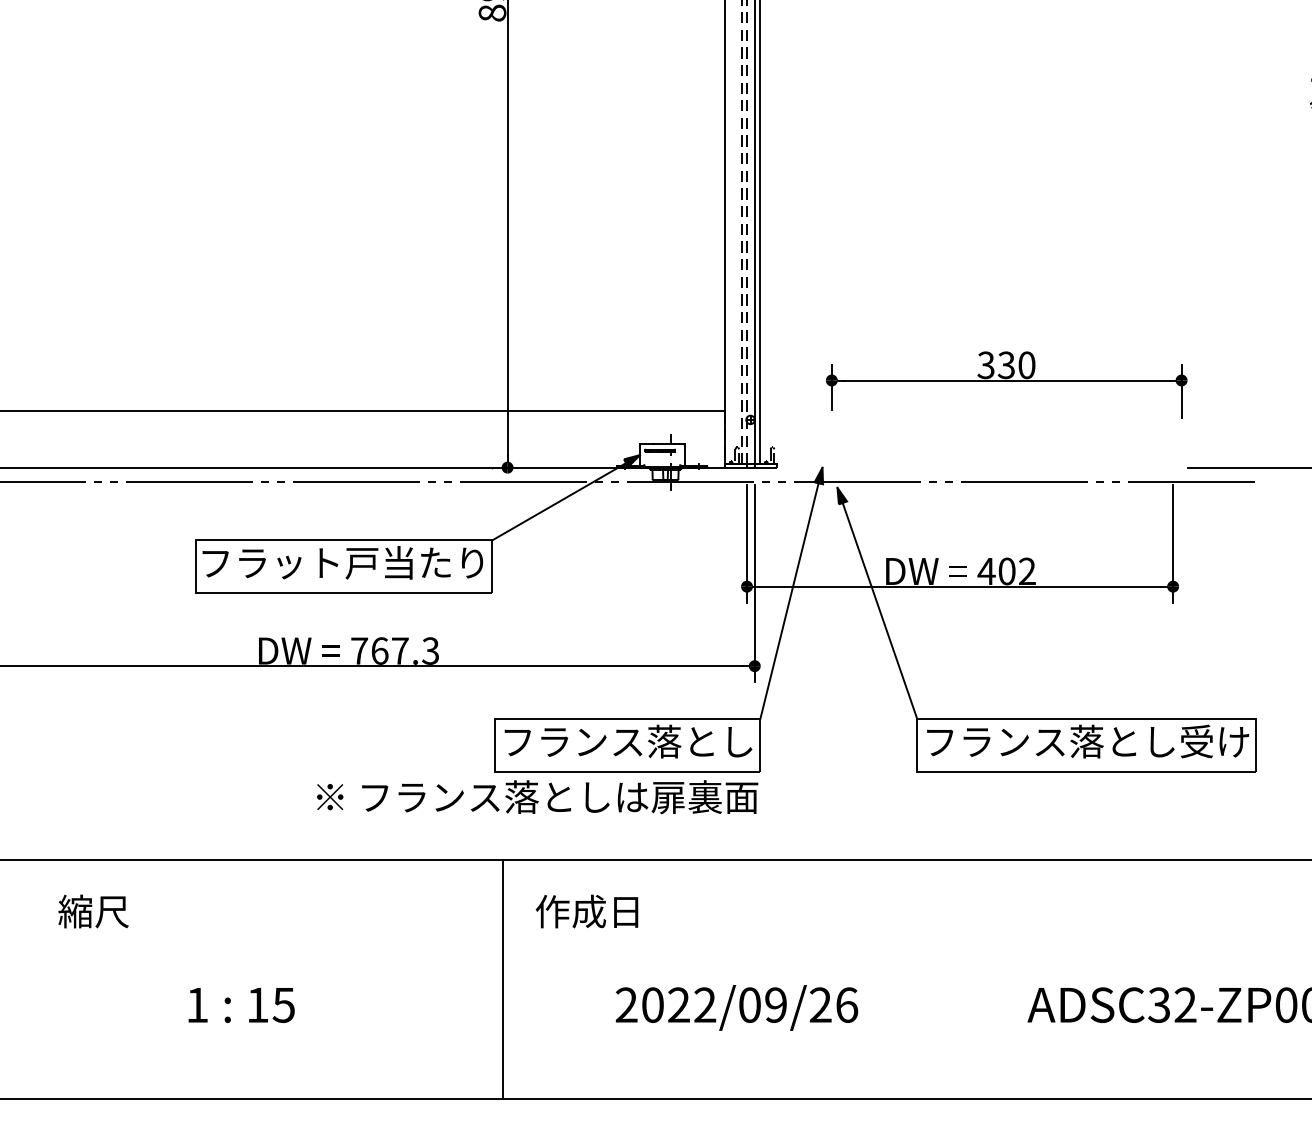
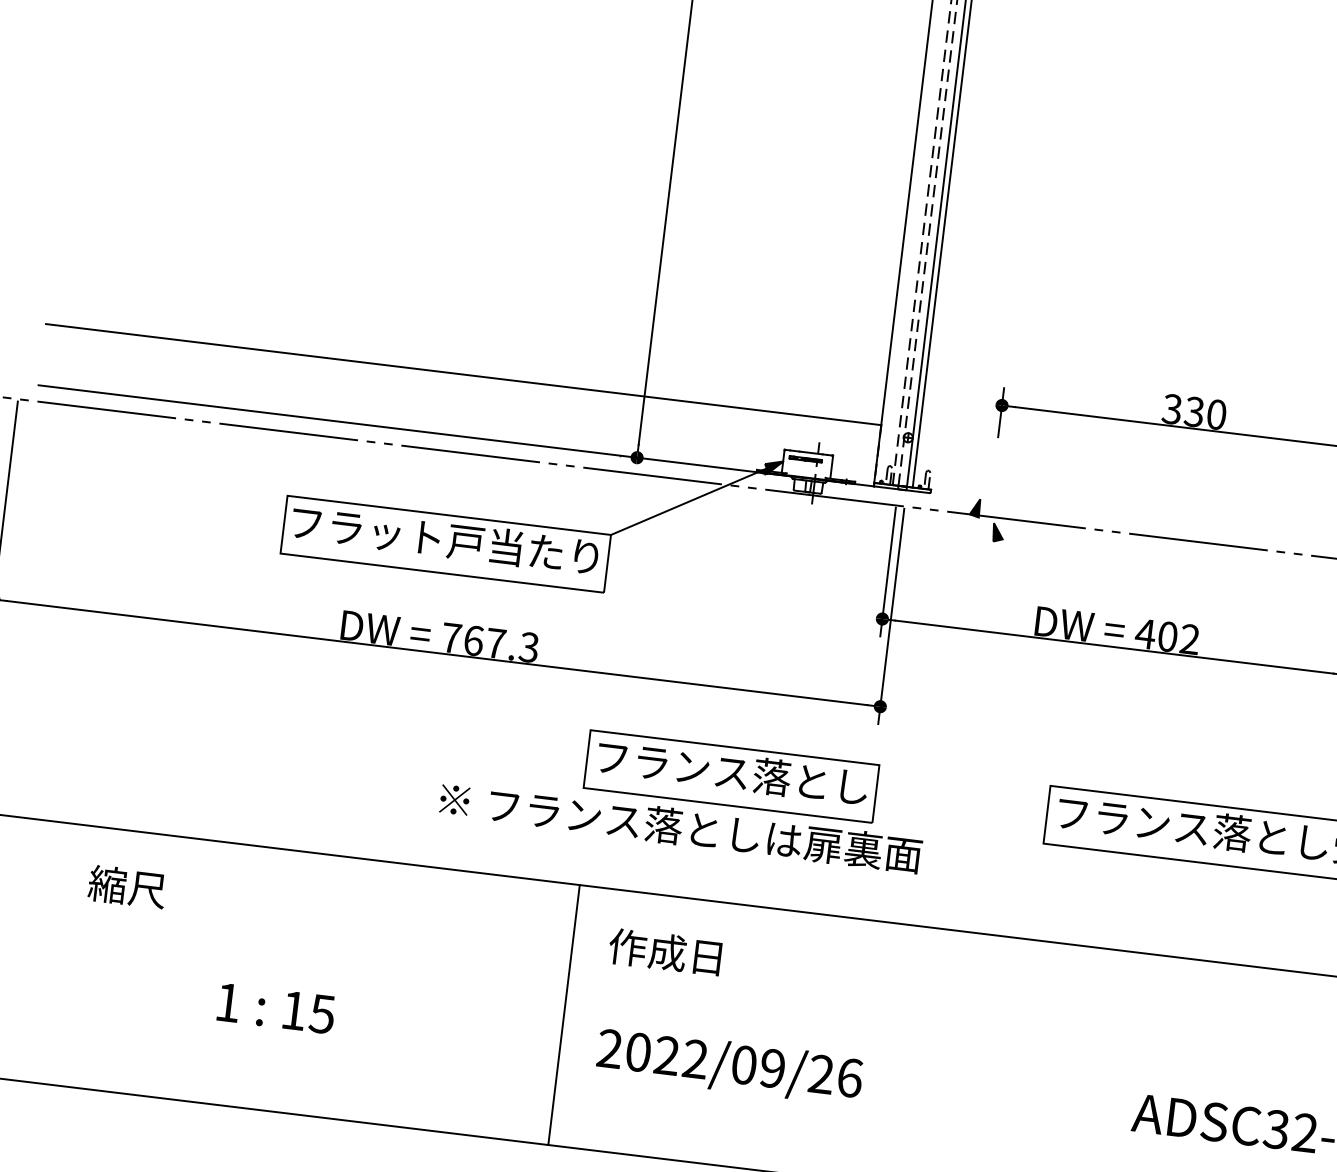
line: (791, 593) -> (929, 632), removed
line: (877, 603) -> (1022, 654), removed
text: (537, 797) -> (680, 827), moved
text: (736, 1007) -> (729, 1065), moved

